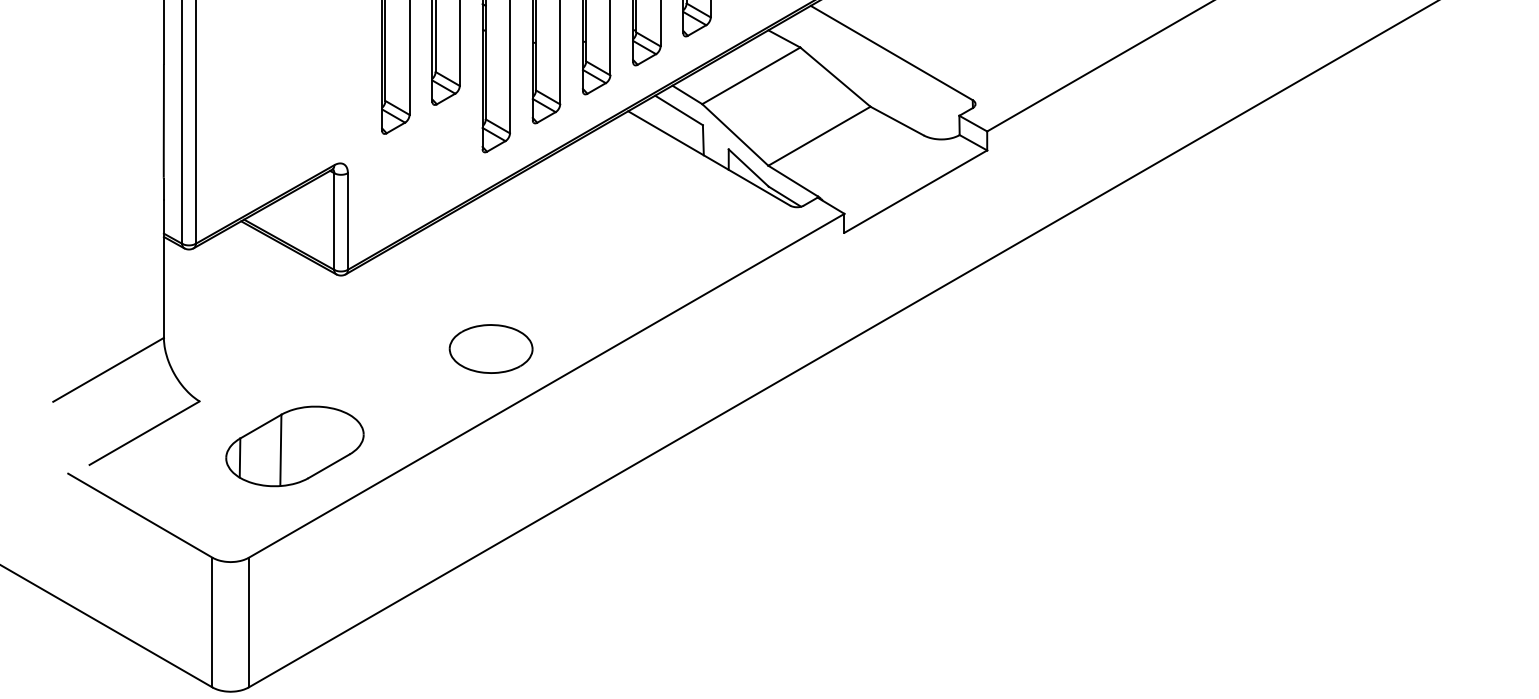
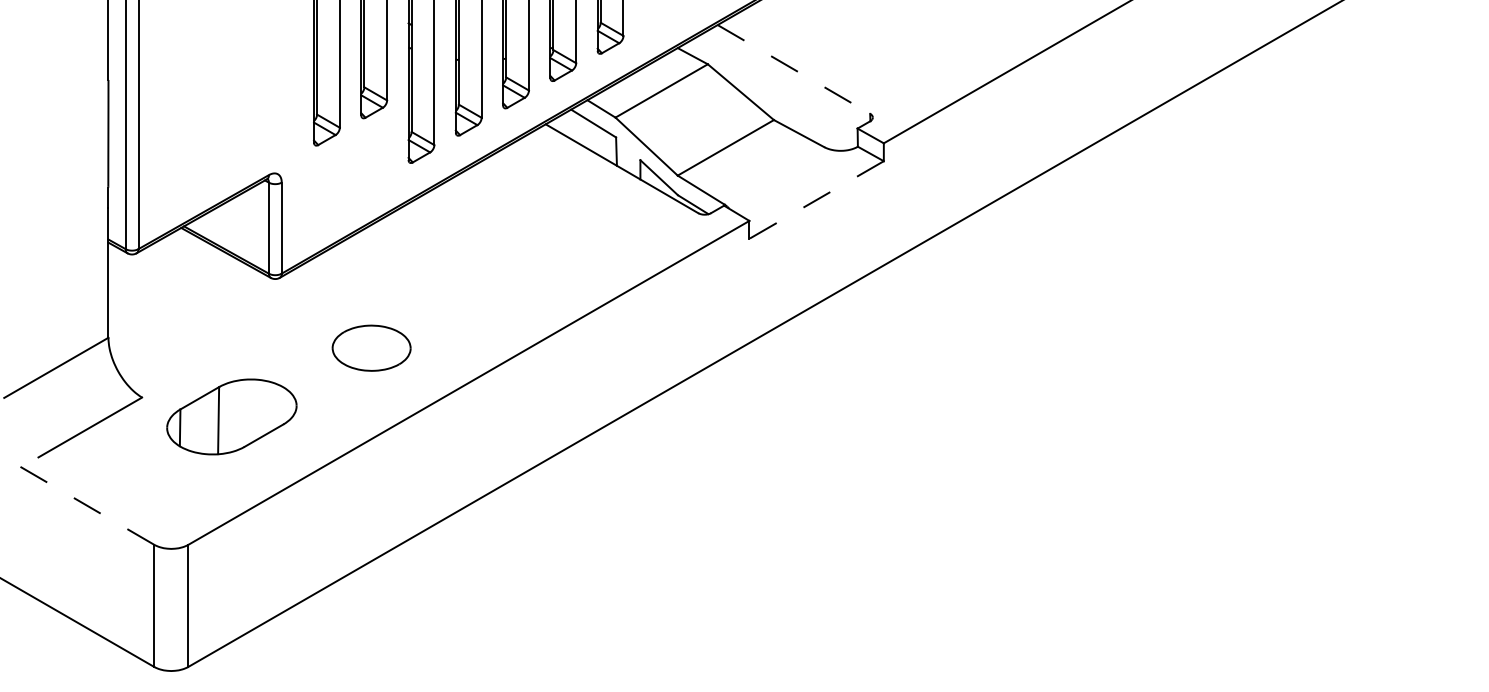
line: (892, 53) -> (794, 69), solid -> dashed
line: (915, 192) -> (816, 200), solid -> dashed
part: (490, 348) -> (371, 347), moved
part: (294, 445) -> (231, 416), moved
line: (140, 516) -> (86, 505), solid -> dashed

